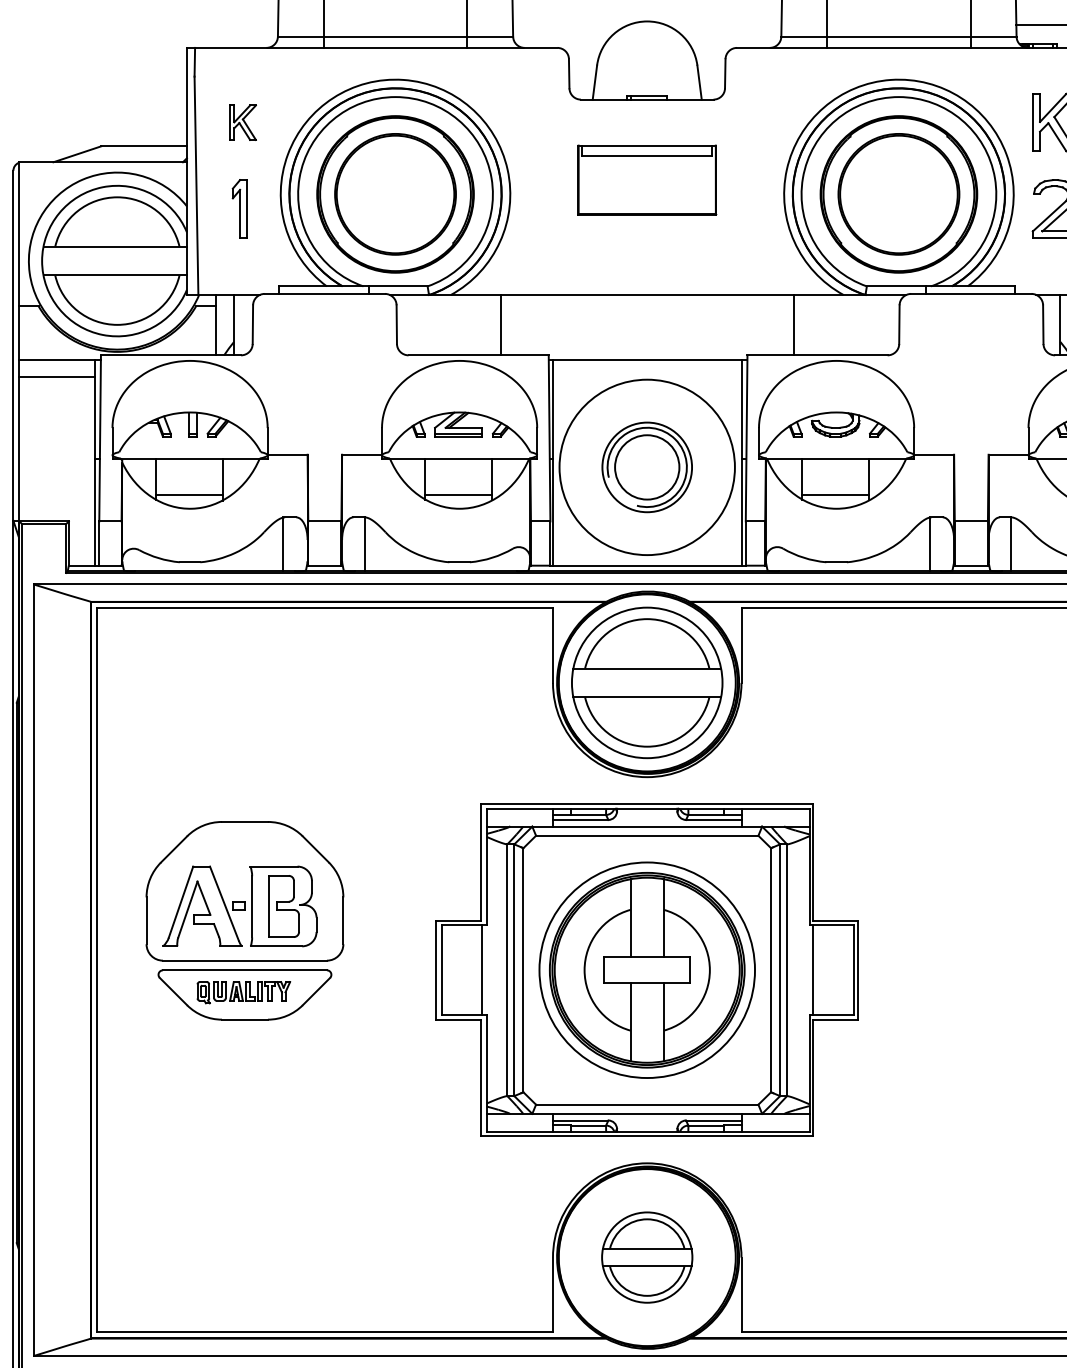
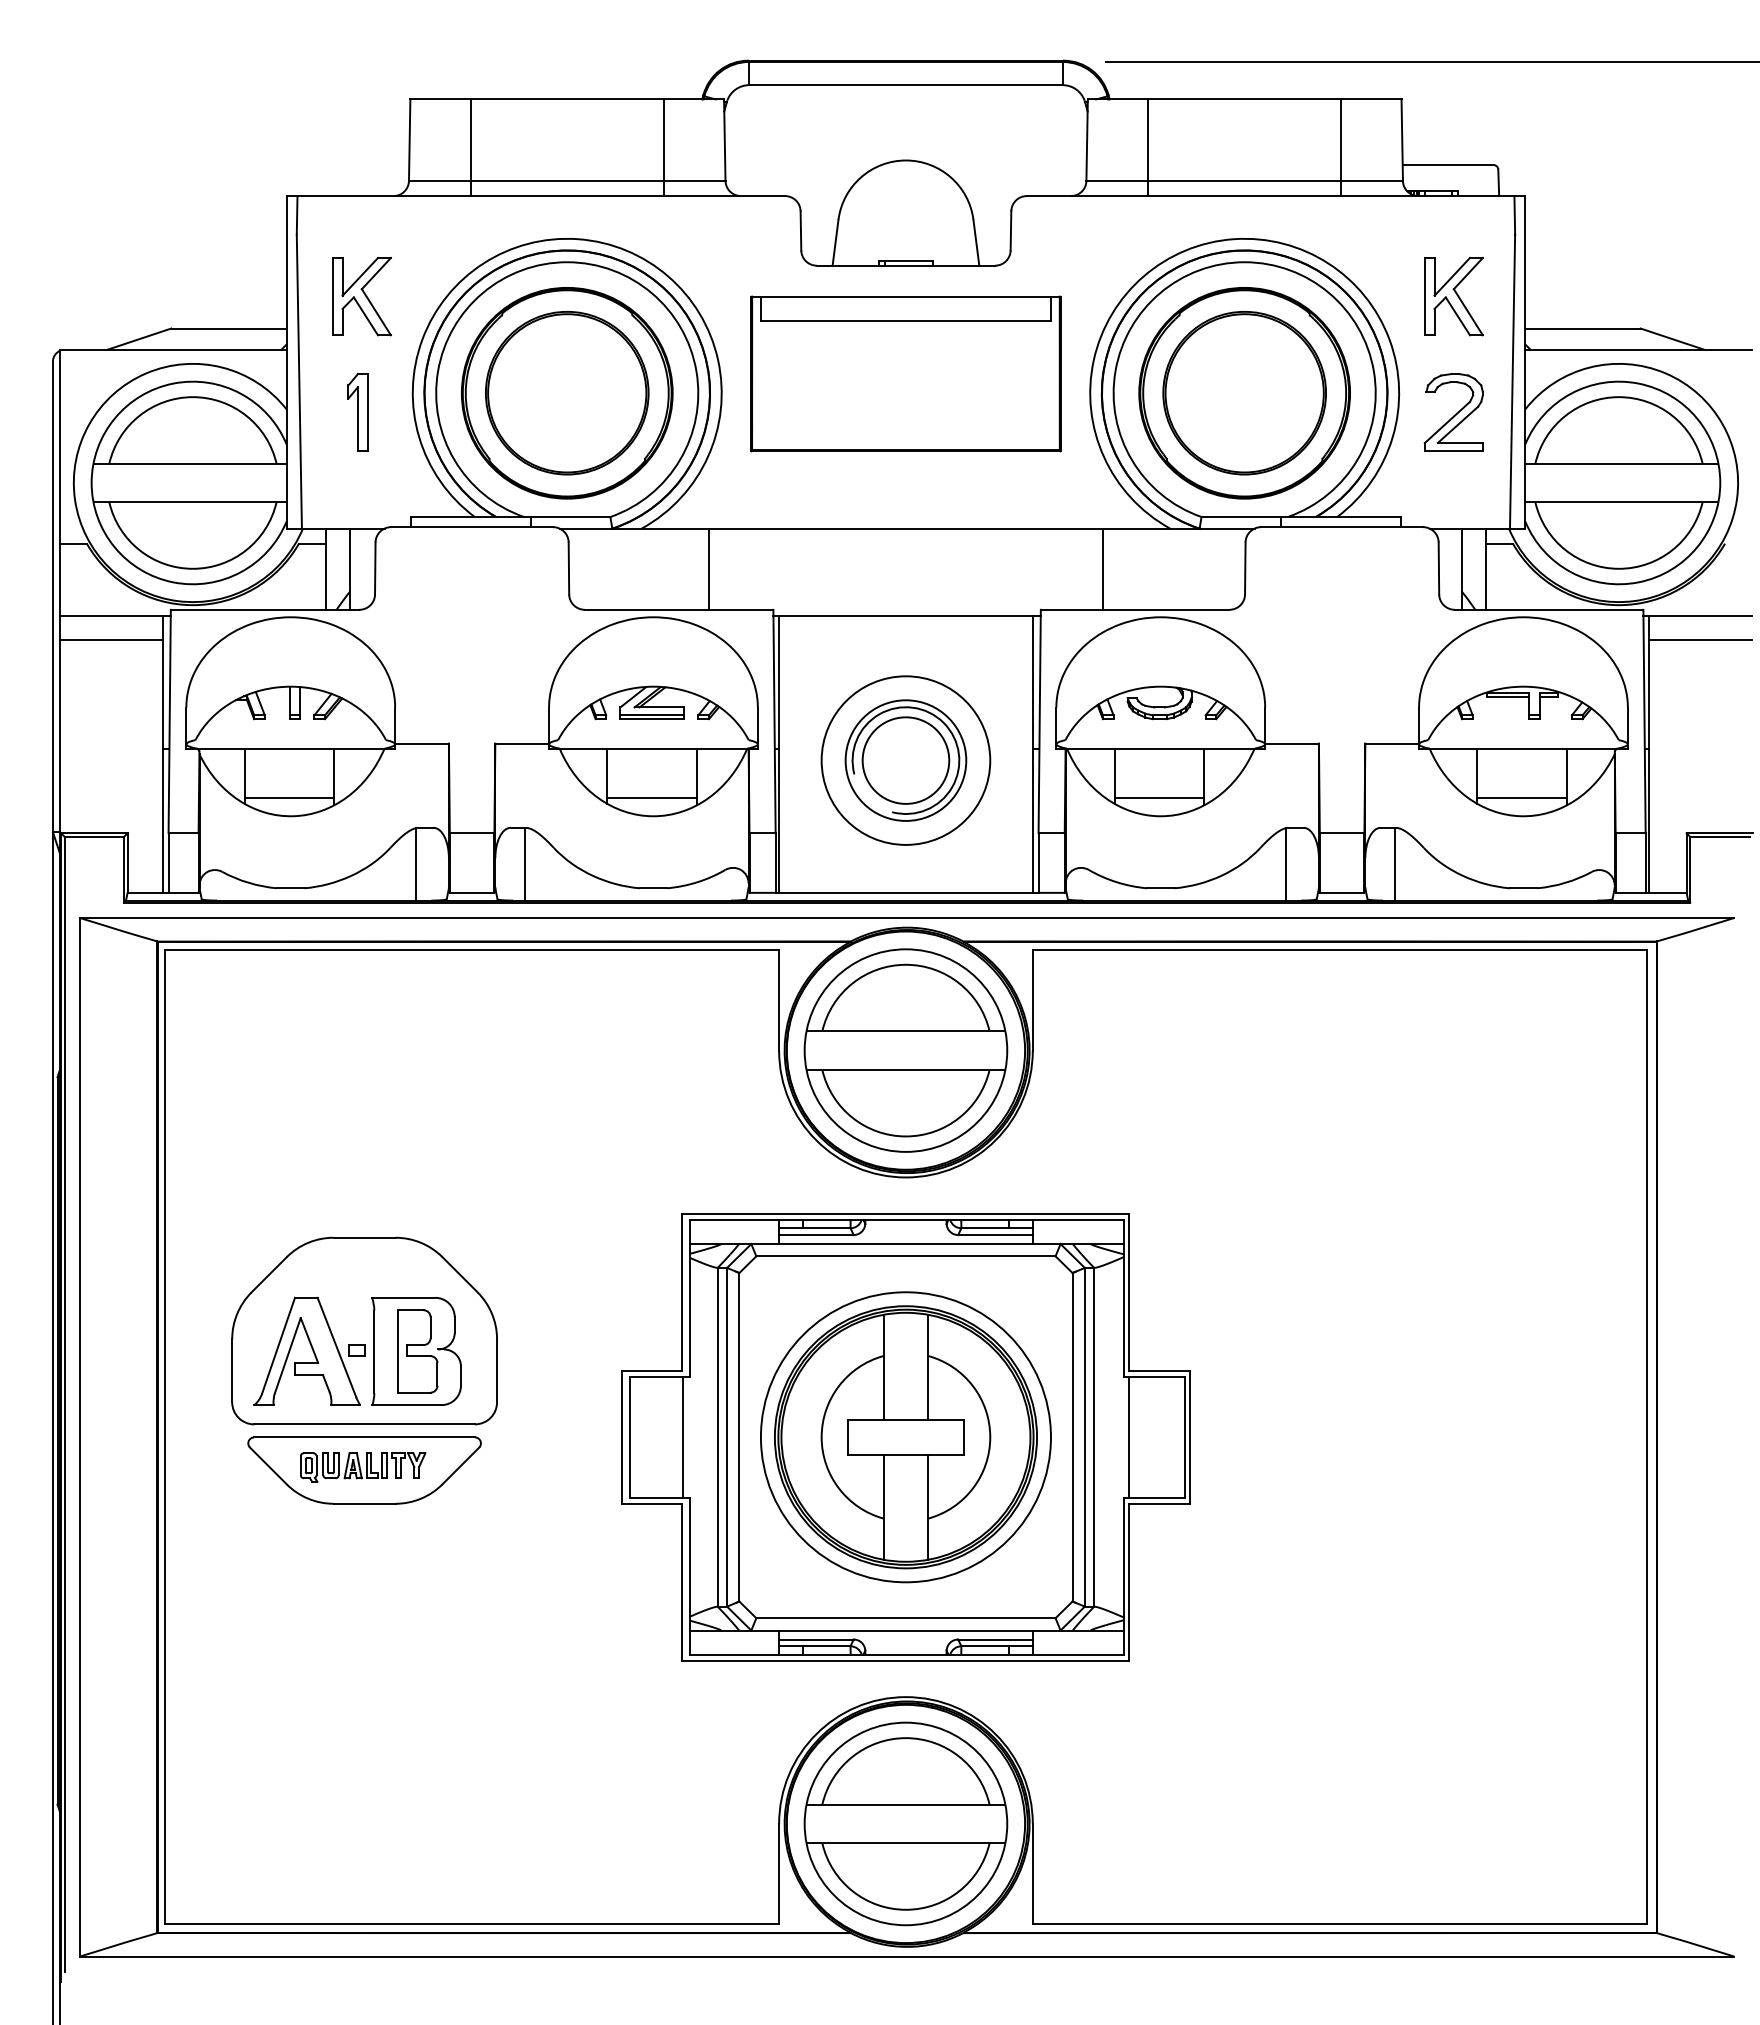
part: (242, 122) -> (361, 296), size x1.67
part: (646, 179) -> (905, 373), size x1.67
circle: (646, 467) -> (905, 760), size x0.71
part: (646, 1257) -> (905, 1823), size x1.67

